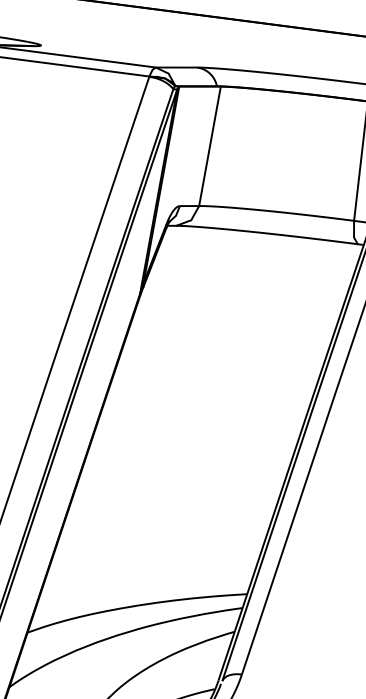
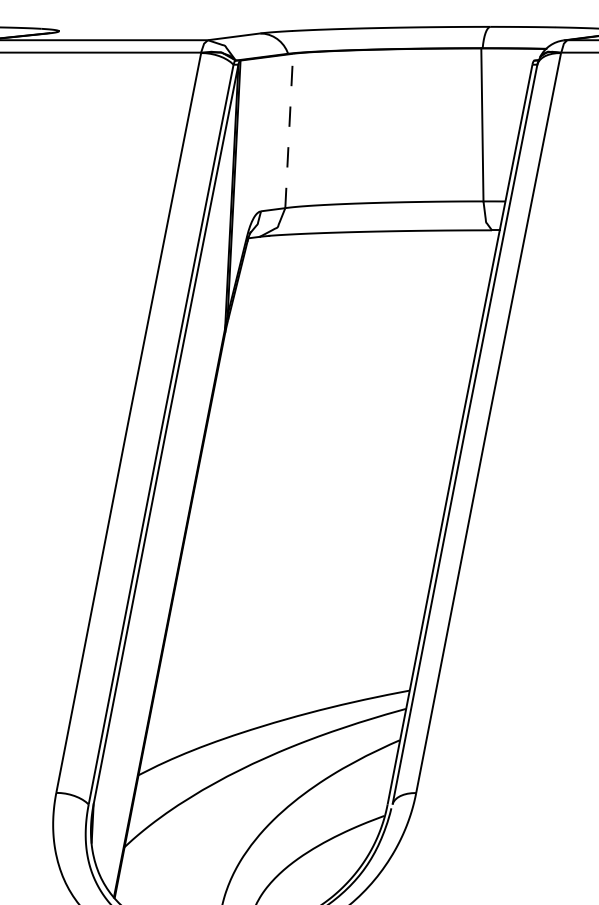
line: (210, 146) -> (289, 130), solid -> dashed

